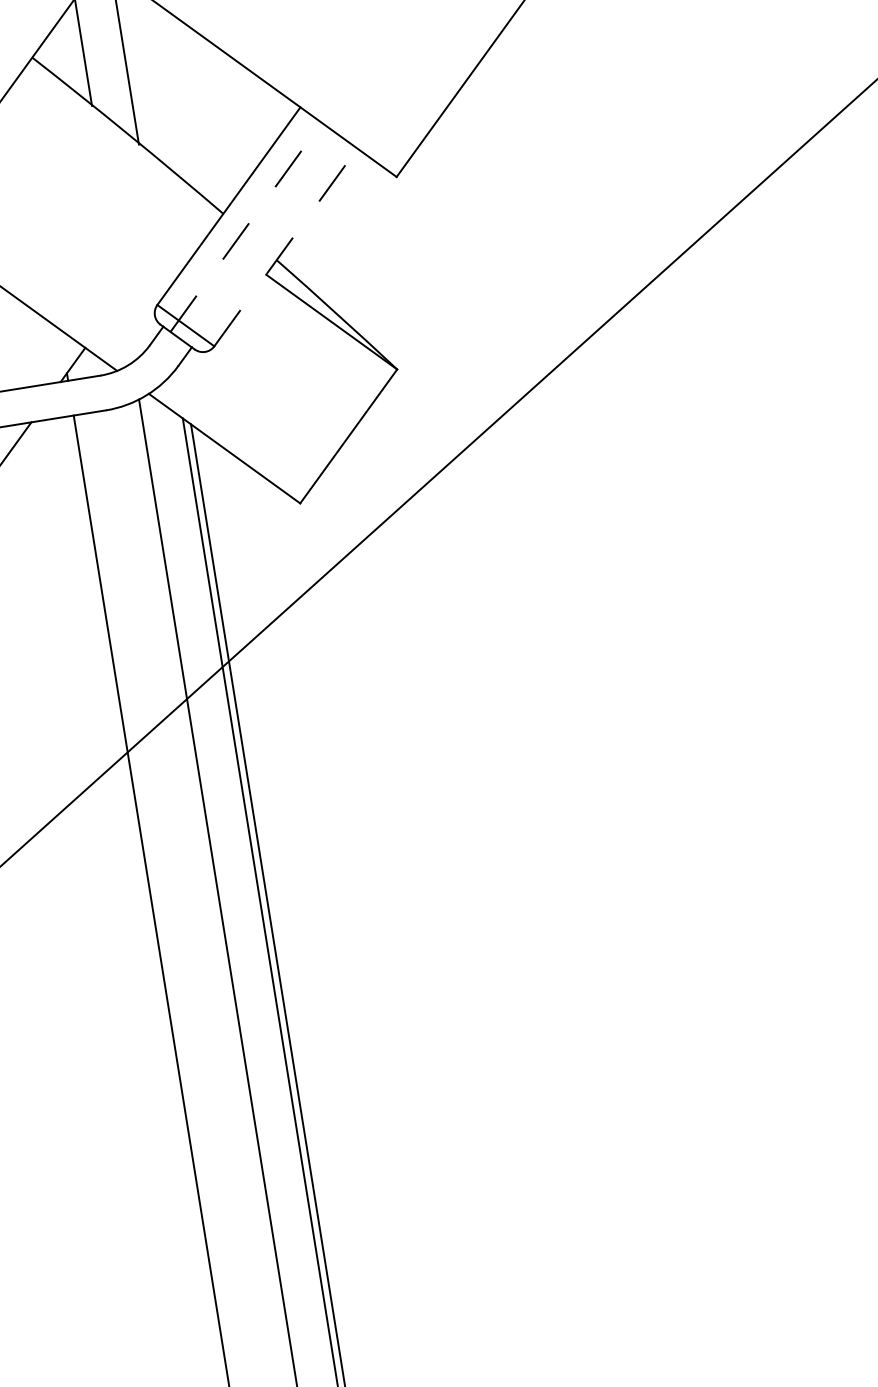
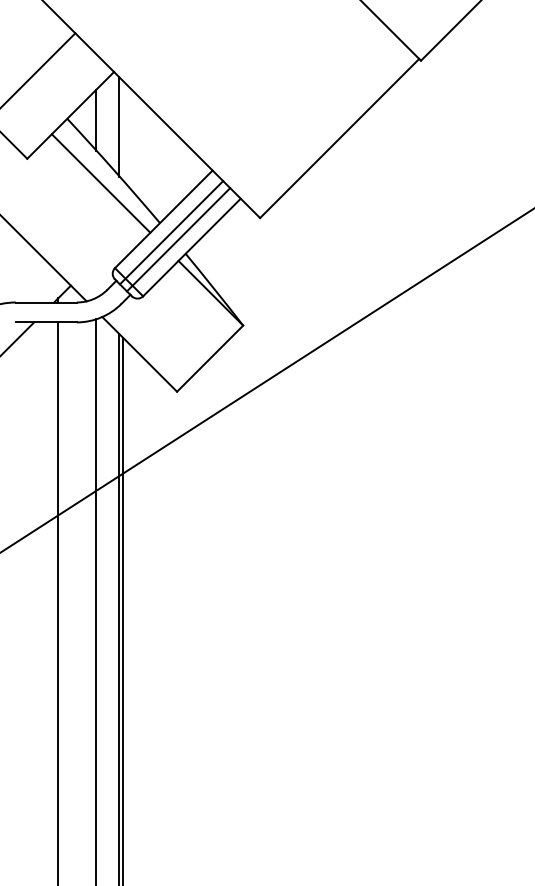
line: (108, 161) -> (100, 183), added
line: (246, 226) -> (171, 232), dashed -> solid
line: (260, 237) -> (178, 239), added
line: (286, 247) -> (192, 247), dashed -> solid

